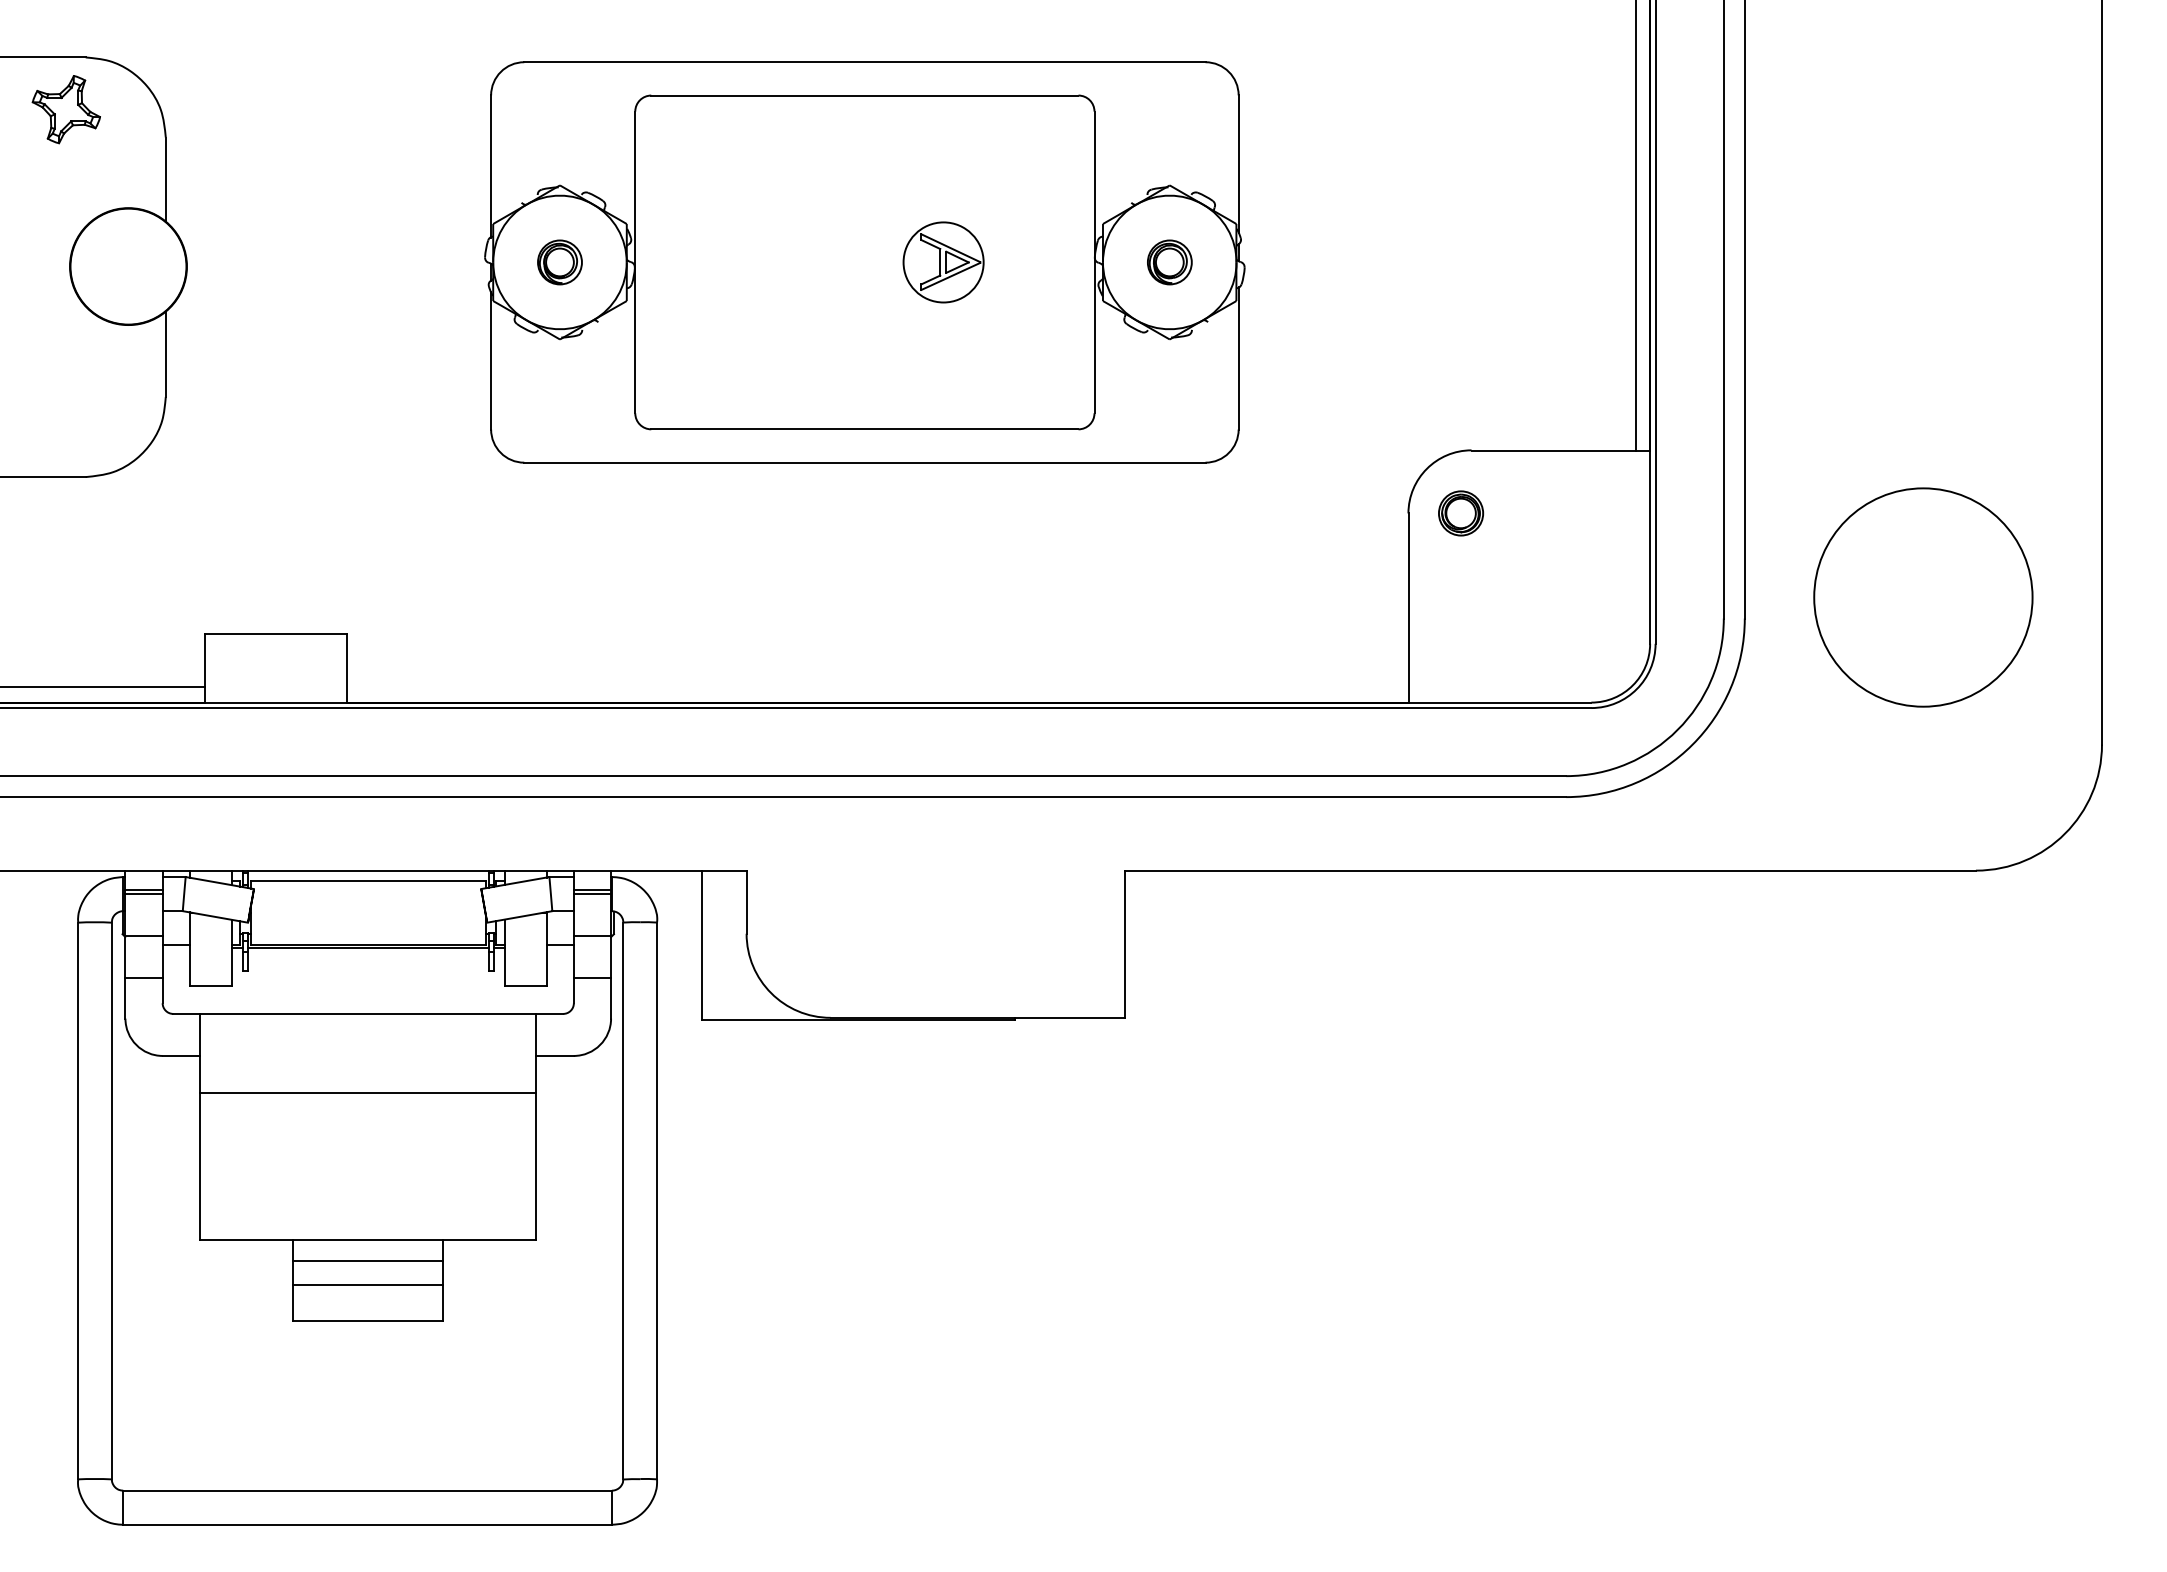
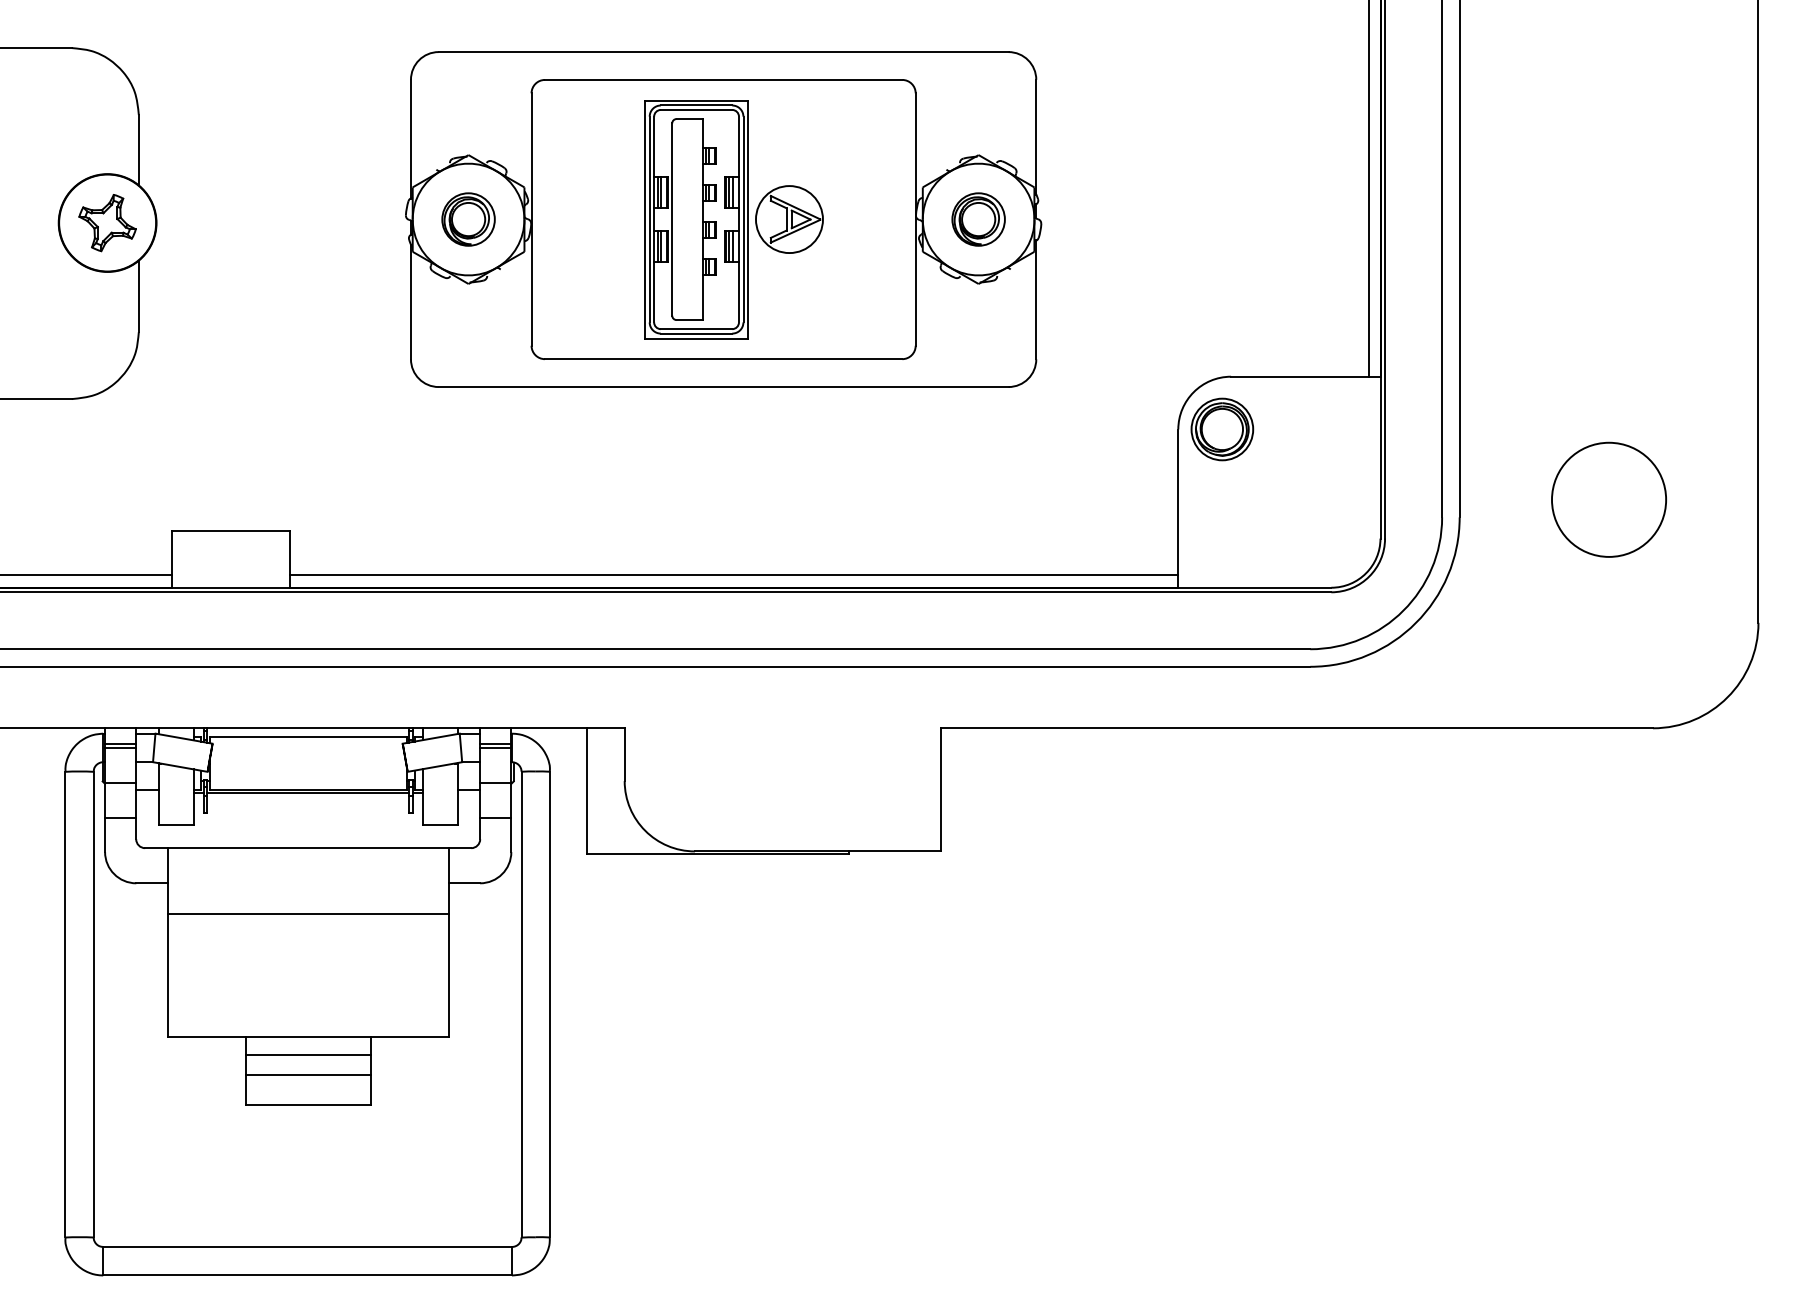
part: (65, 109) -> (106, 222), moved
part: (559, 262) -> (468, 219), size x1.43
part: (832, 262) -> (696, 219), added
part: (1169, 262) -> (978, 219), size x1.43
part: (1460, 513) -> (1221, 429), size x1.67
circle: (1923, 597) -> (1609, 499), size x0.62
line: (877, 686) -> (734, 574), added

